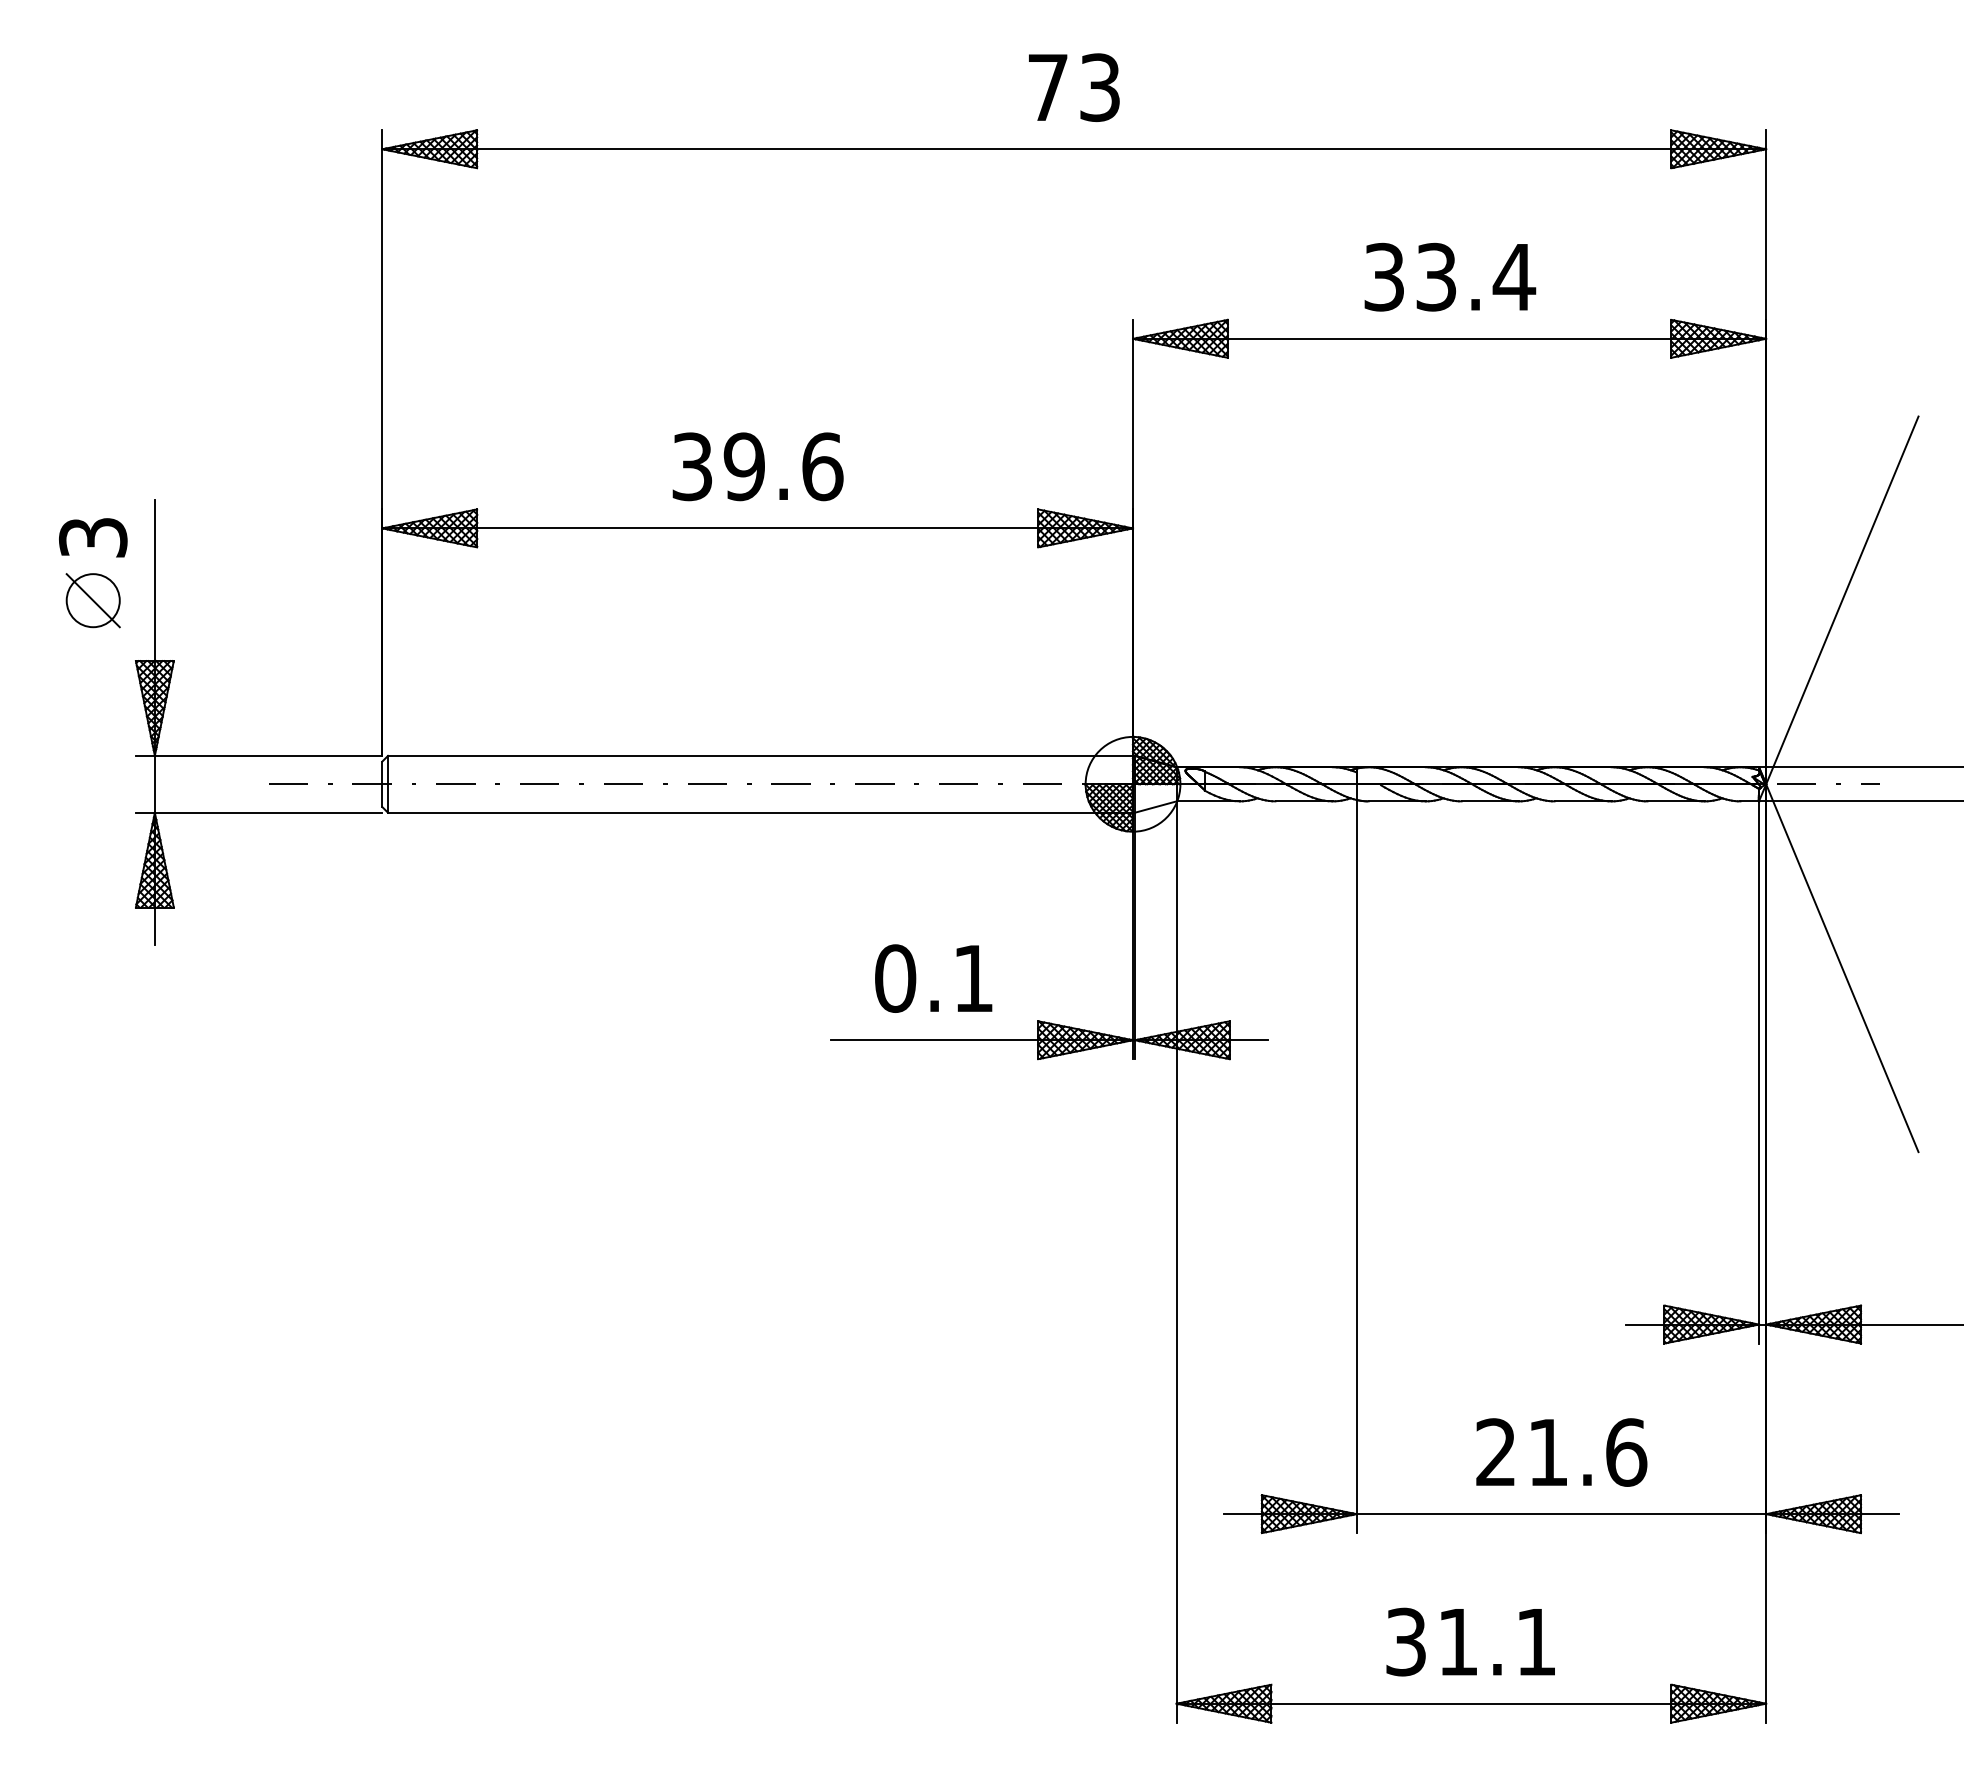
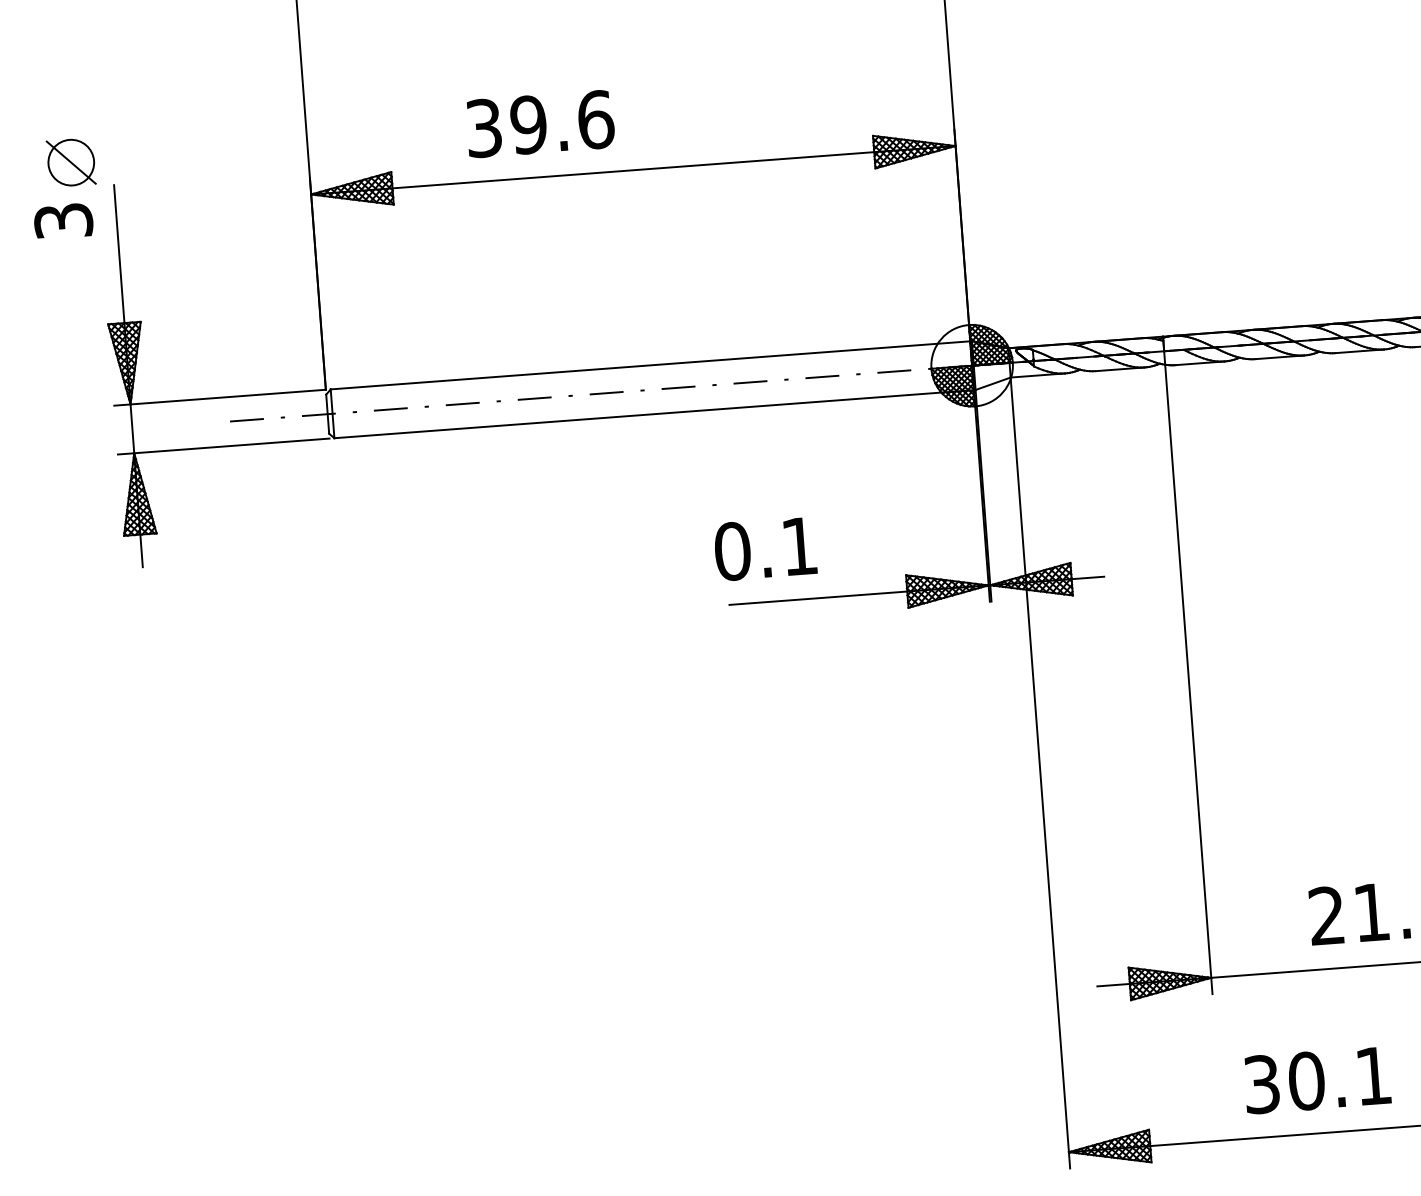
text: (757, 466) -> (539, 123), moved
part: (92, 600) -> (70, 162), moved
text: (933, 978) -> (765, 548), moved
text: (1457, 1641) -> (1306, 1080), 31.1 -> 30.1

